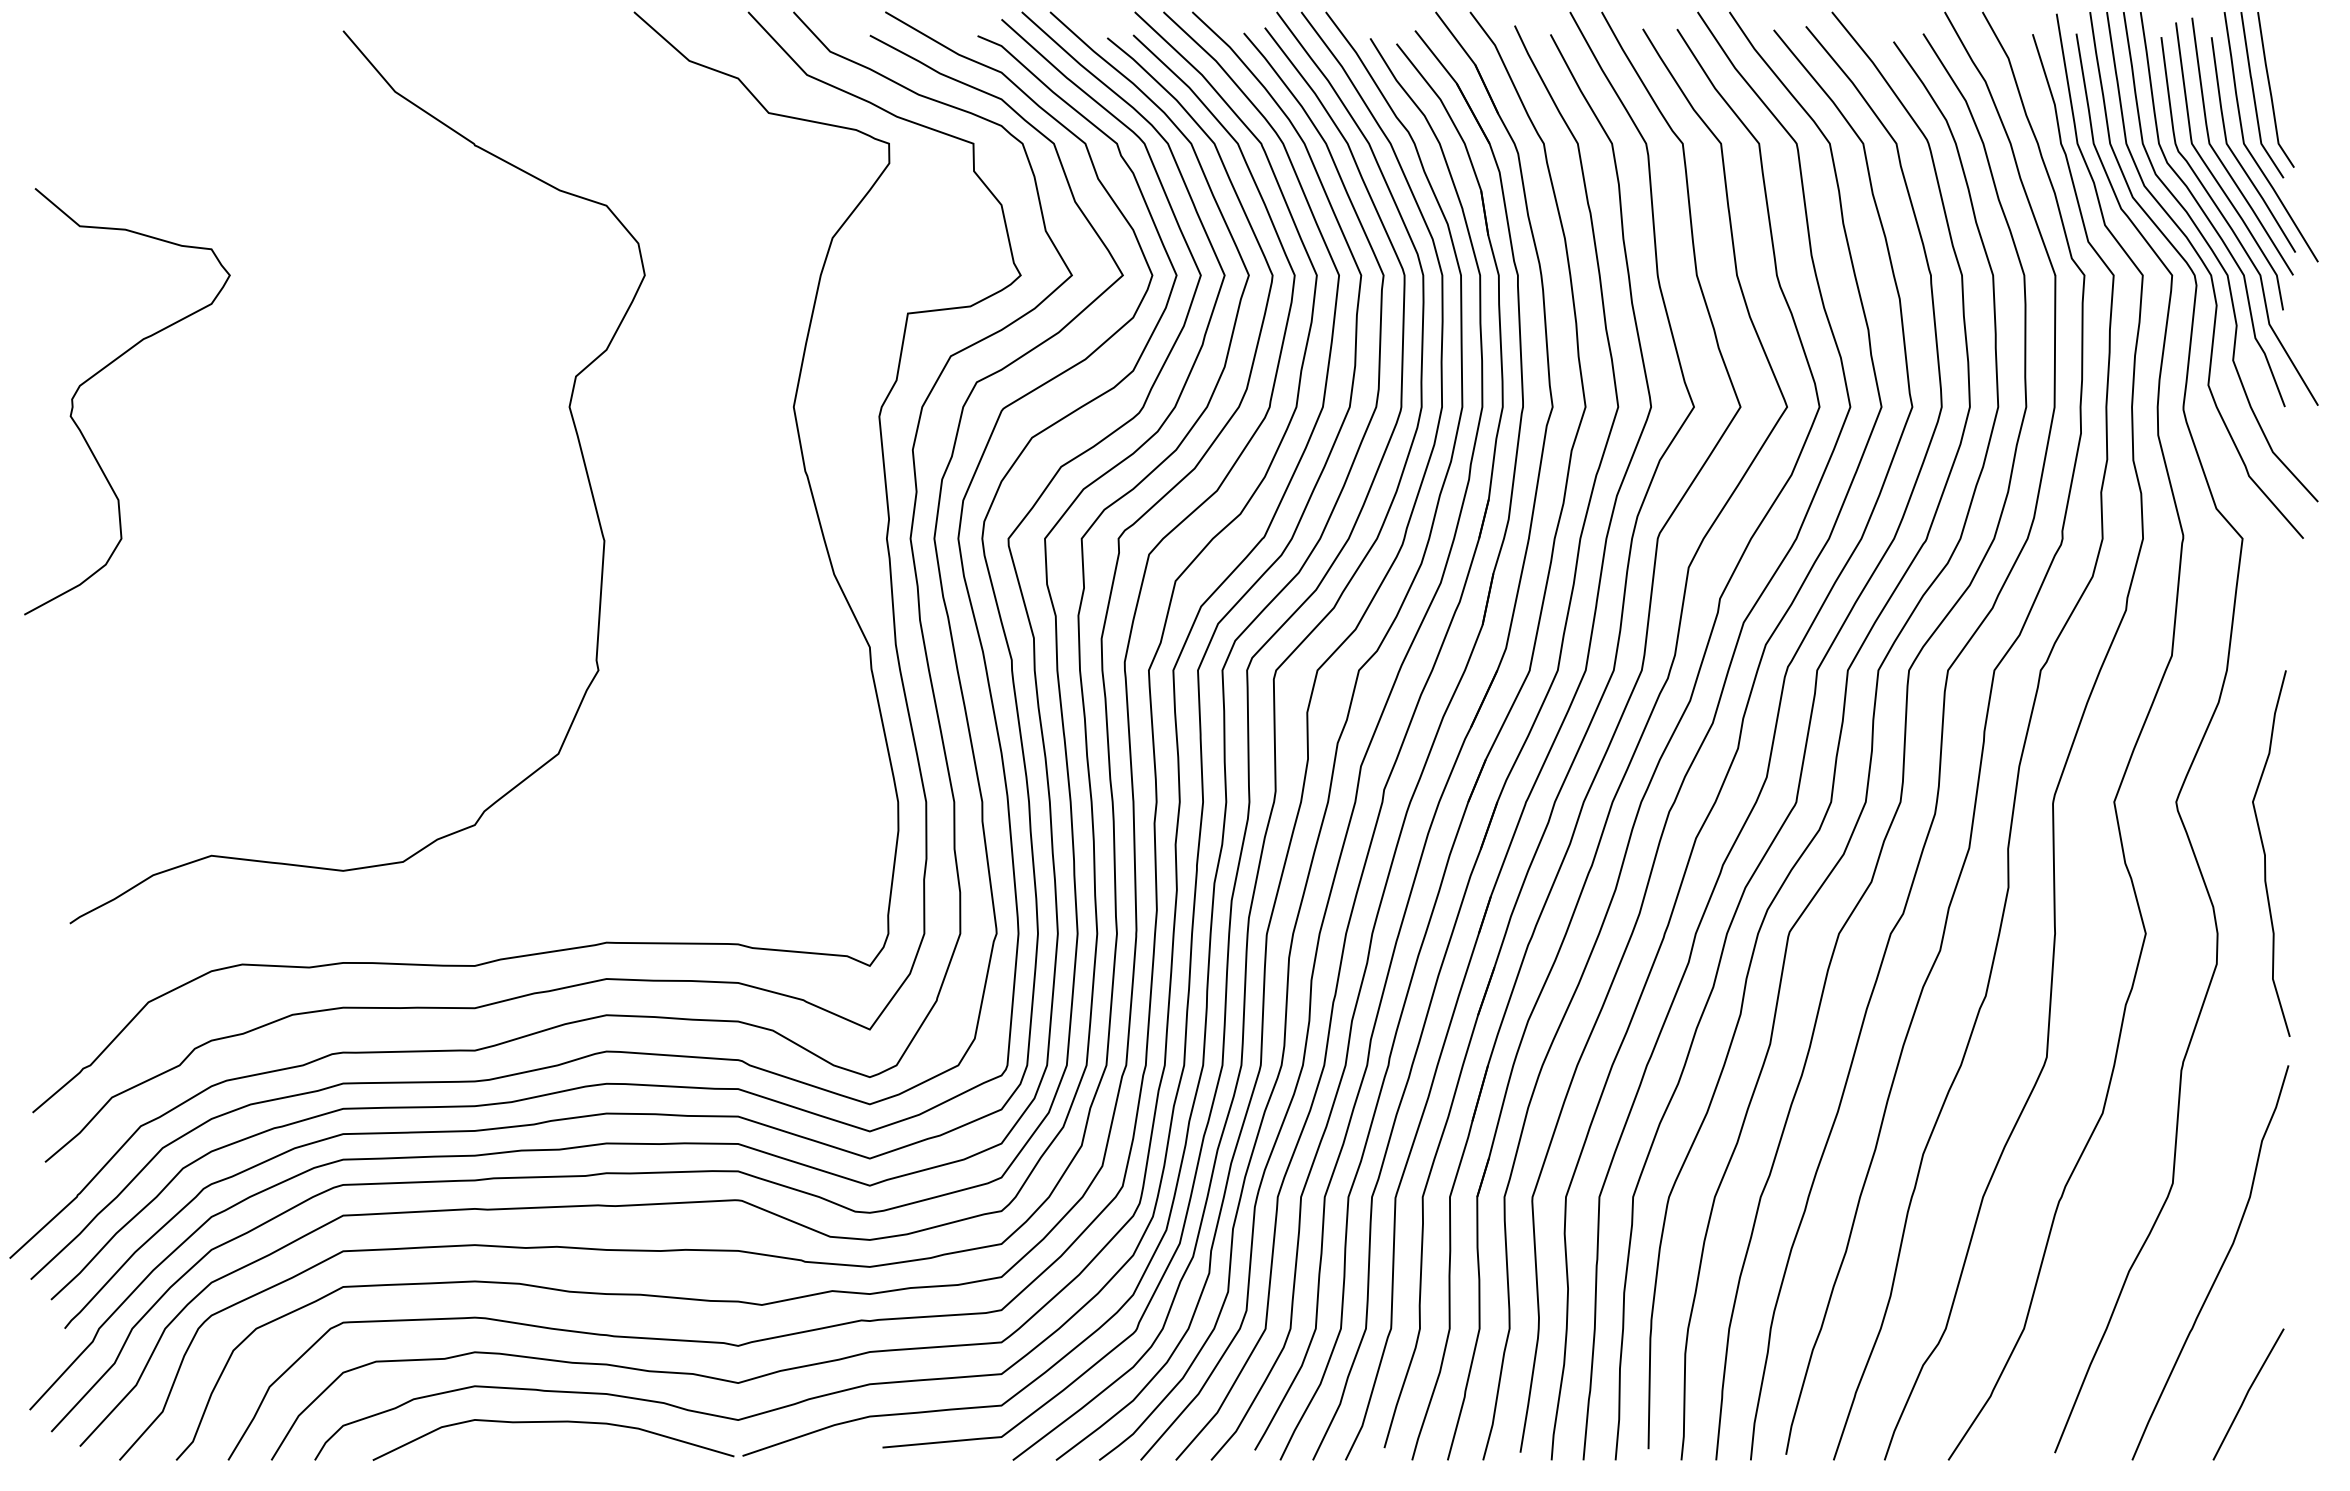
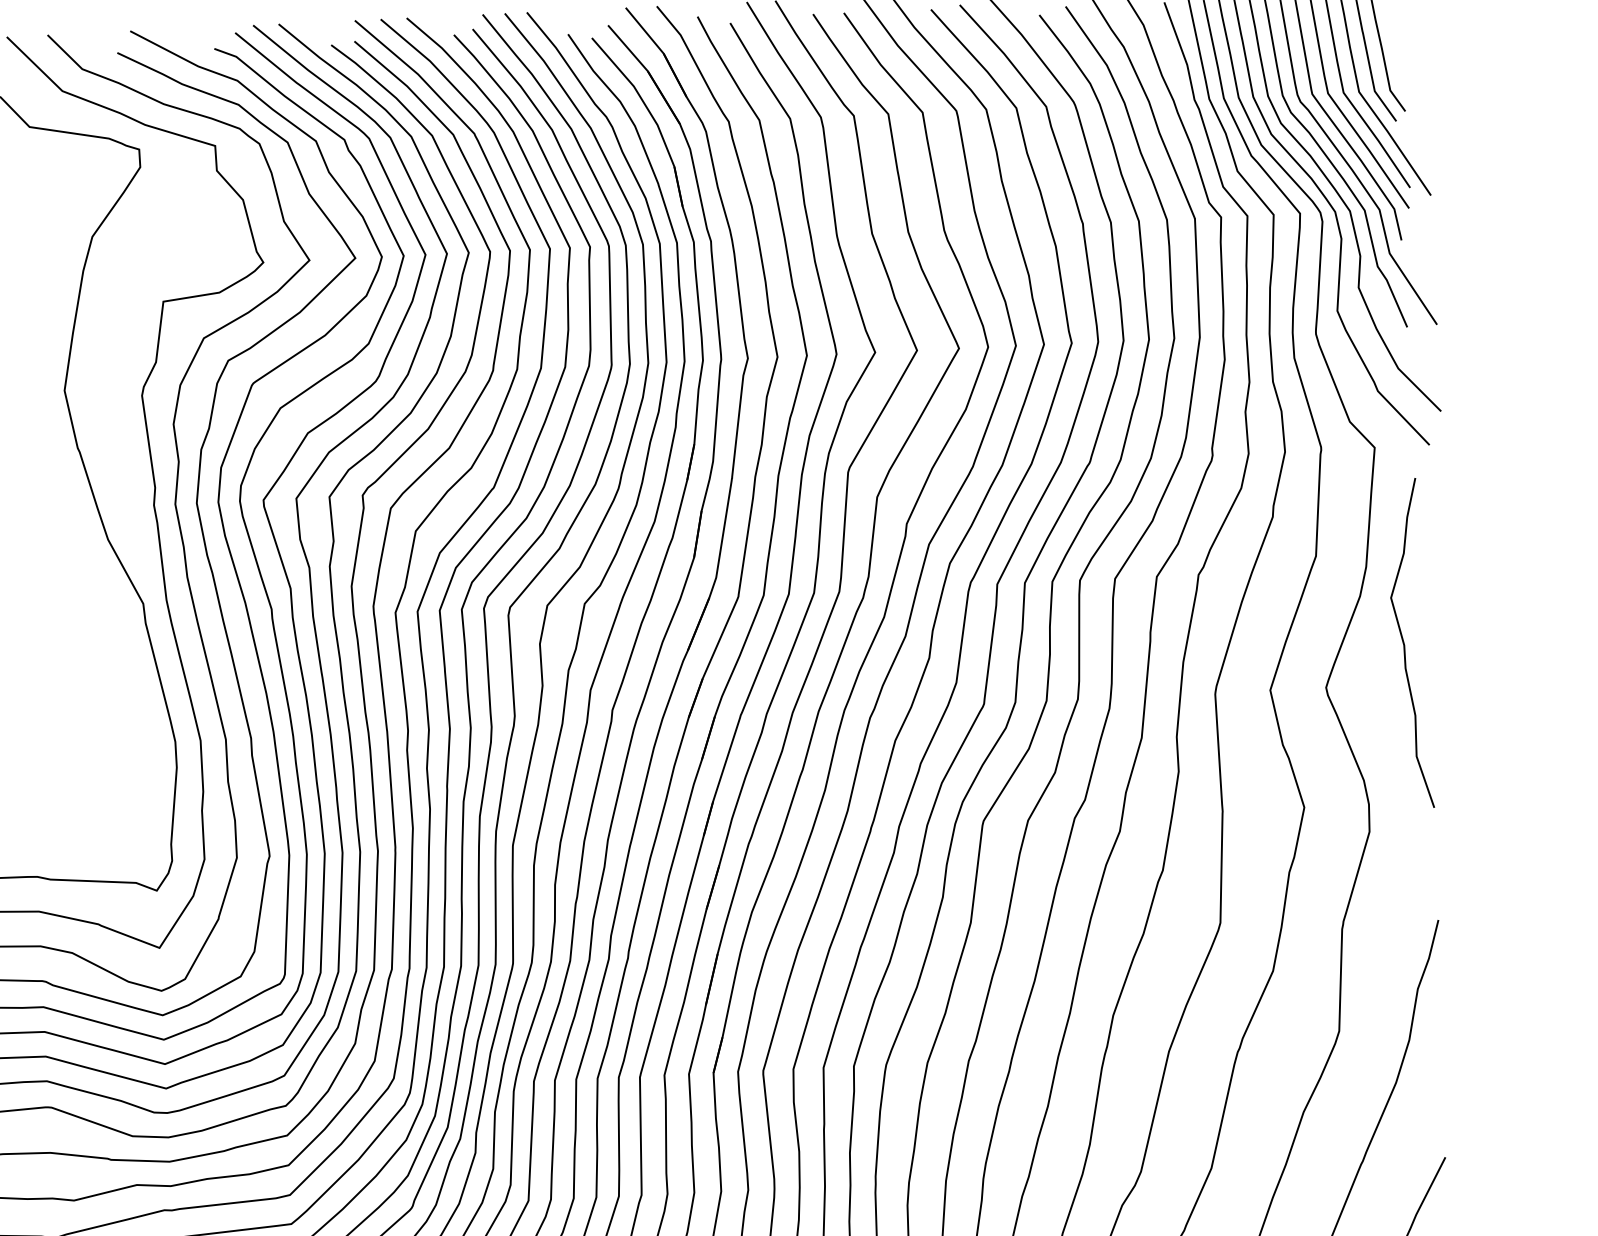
curve: (2265, 853) -> (1404, 643), moved

